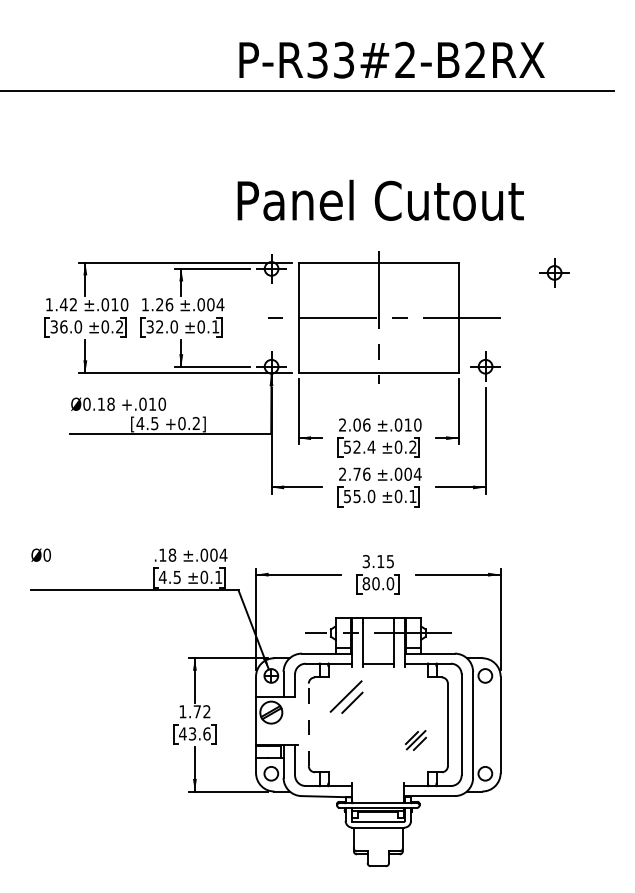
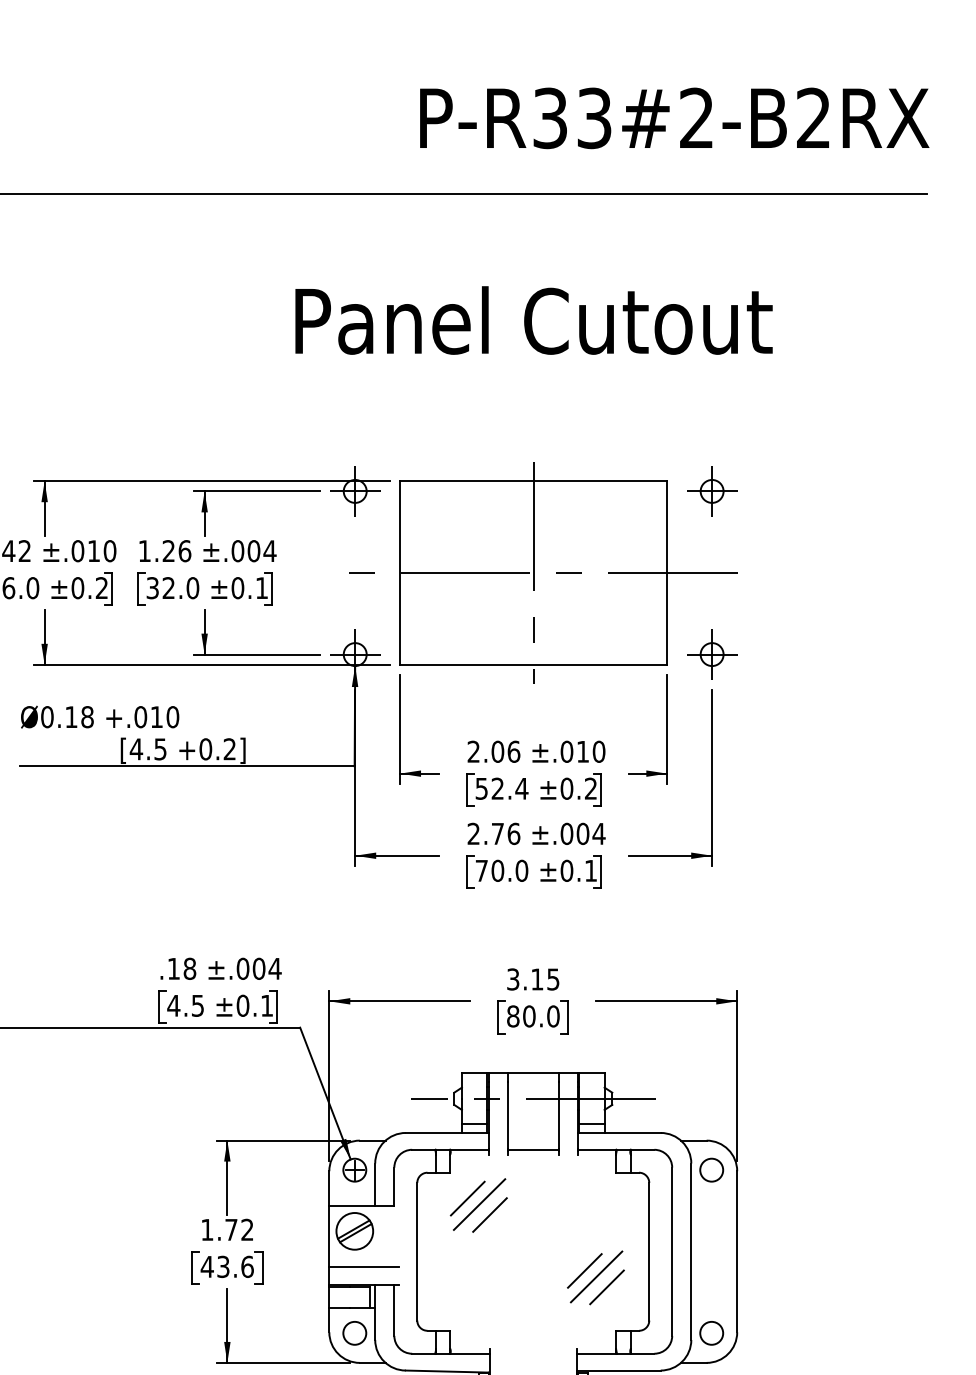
text: (391, 59) -> (673, 117), moved
text: (380, 199) -> (533, 318), moved
part: (554, 272) -> (711, 490), moved
text: (351, 496) -> (488, 870), 55.0 -> 70.0
line: (339, 692) -> (468, 1197), added
line: (308, 724) -> (416, 1251), dashed -> solid
line: (277, 734) -> (365, 1267), added
part: (415, 740) -> (595, 1277), size x1.67

